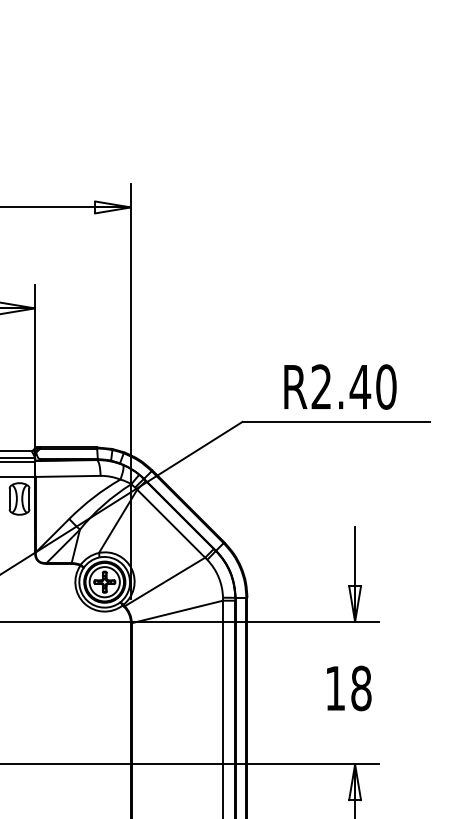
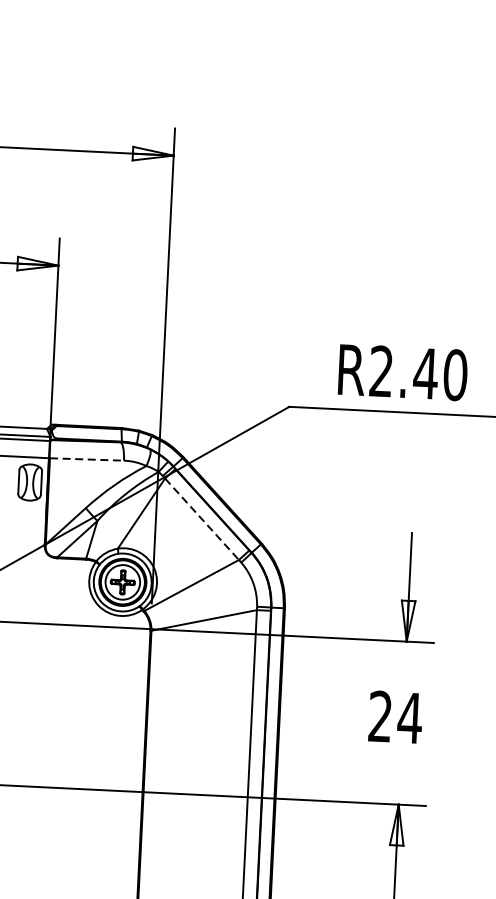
line: (68, 476) -> (87, 459), solid -> dashed
line: (171, 524) -> (202, 520), solid -> dashed
text: (348, 688) -> (395, 717), 18 -> 24

